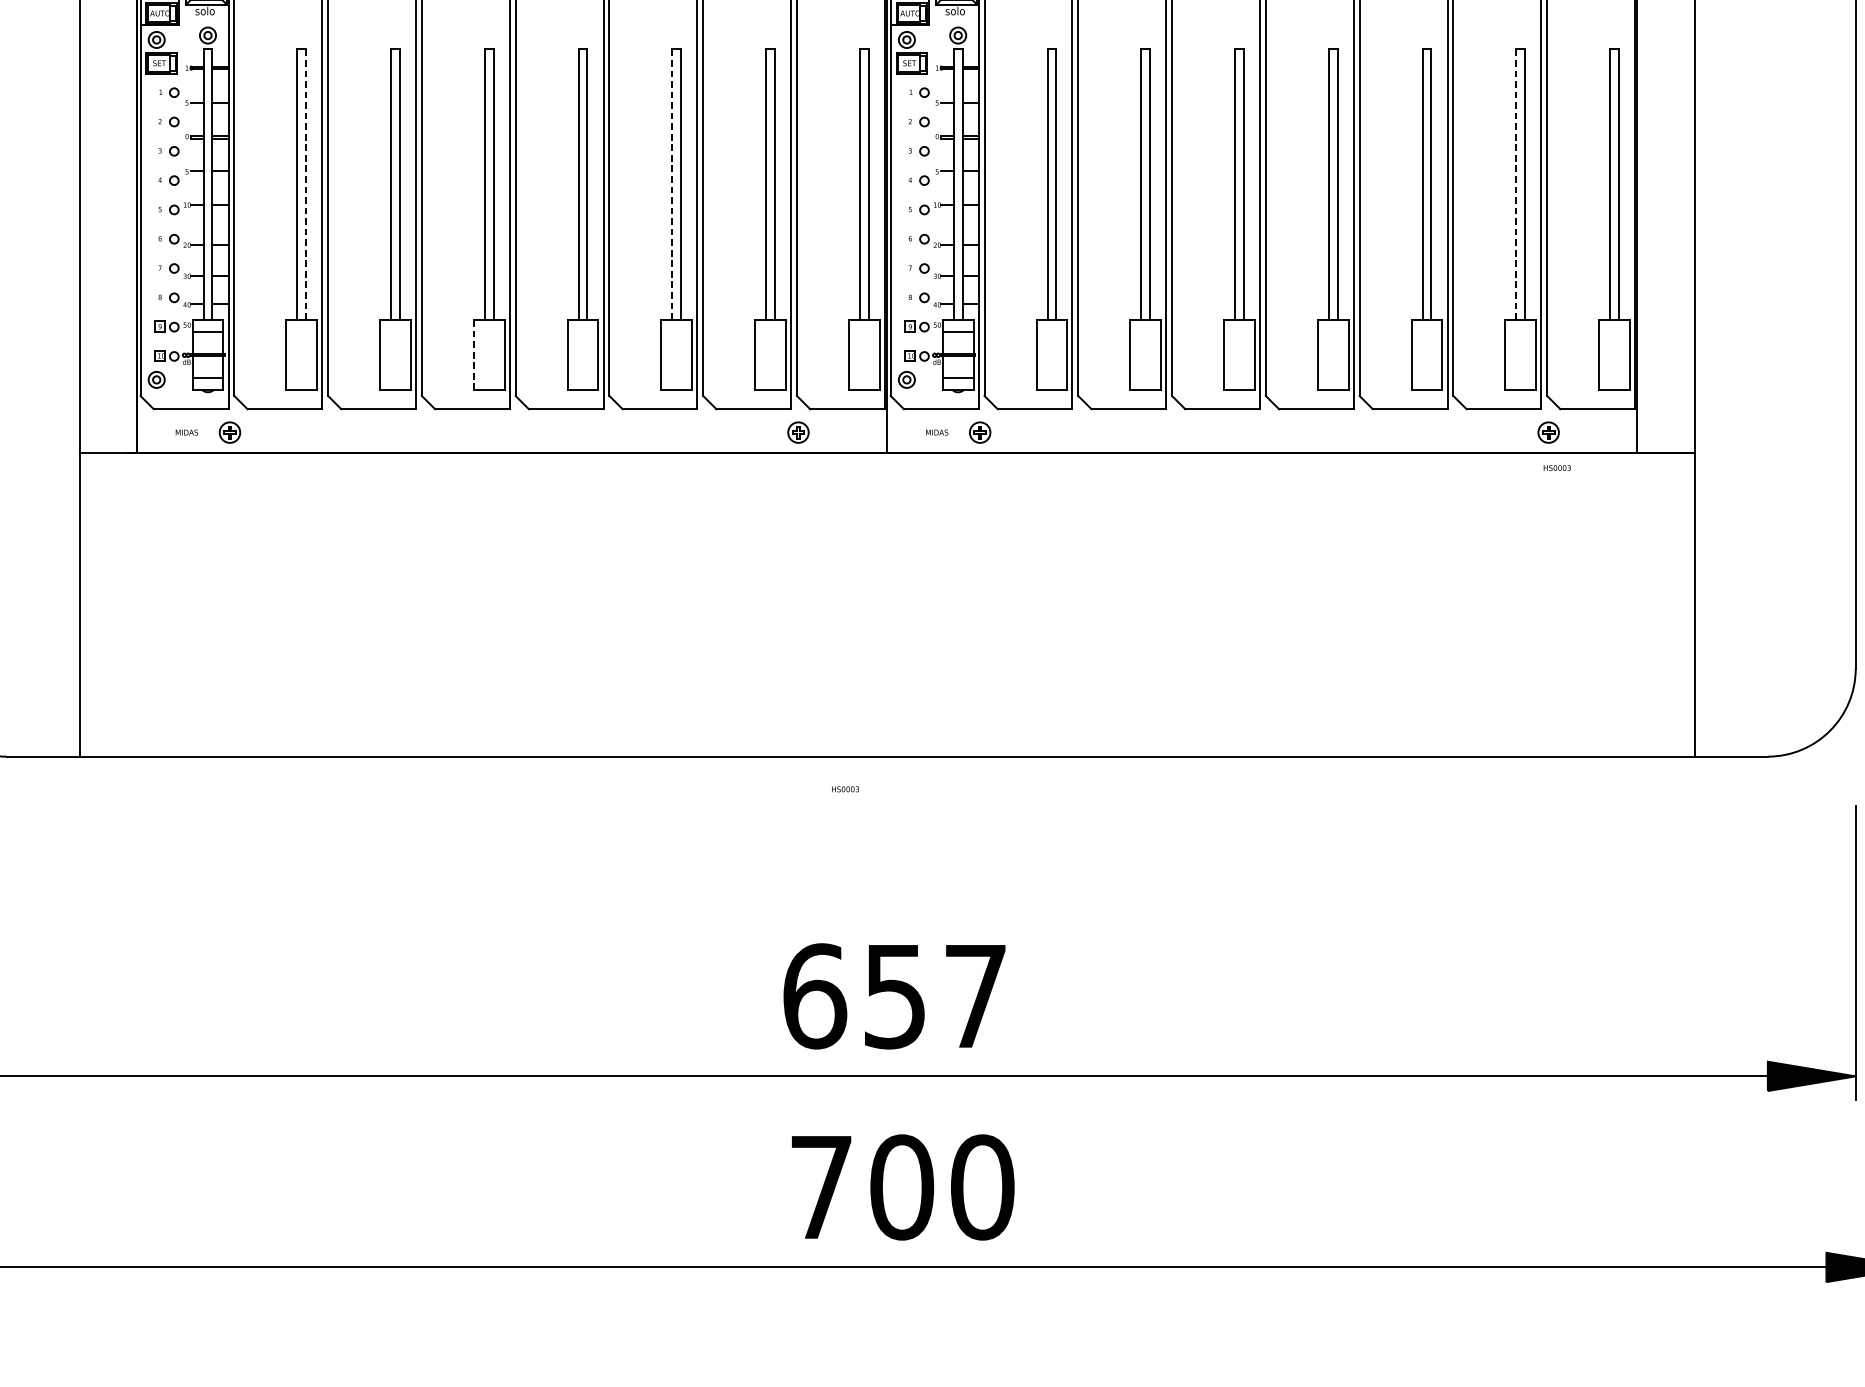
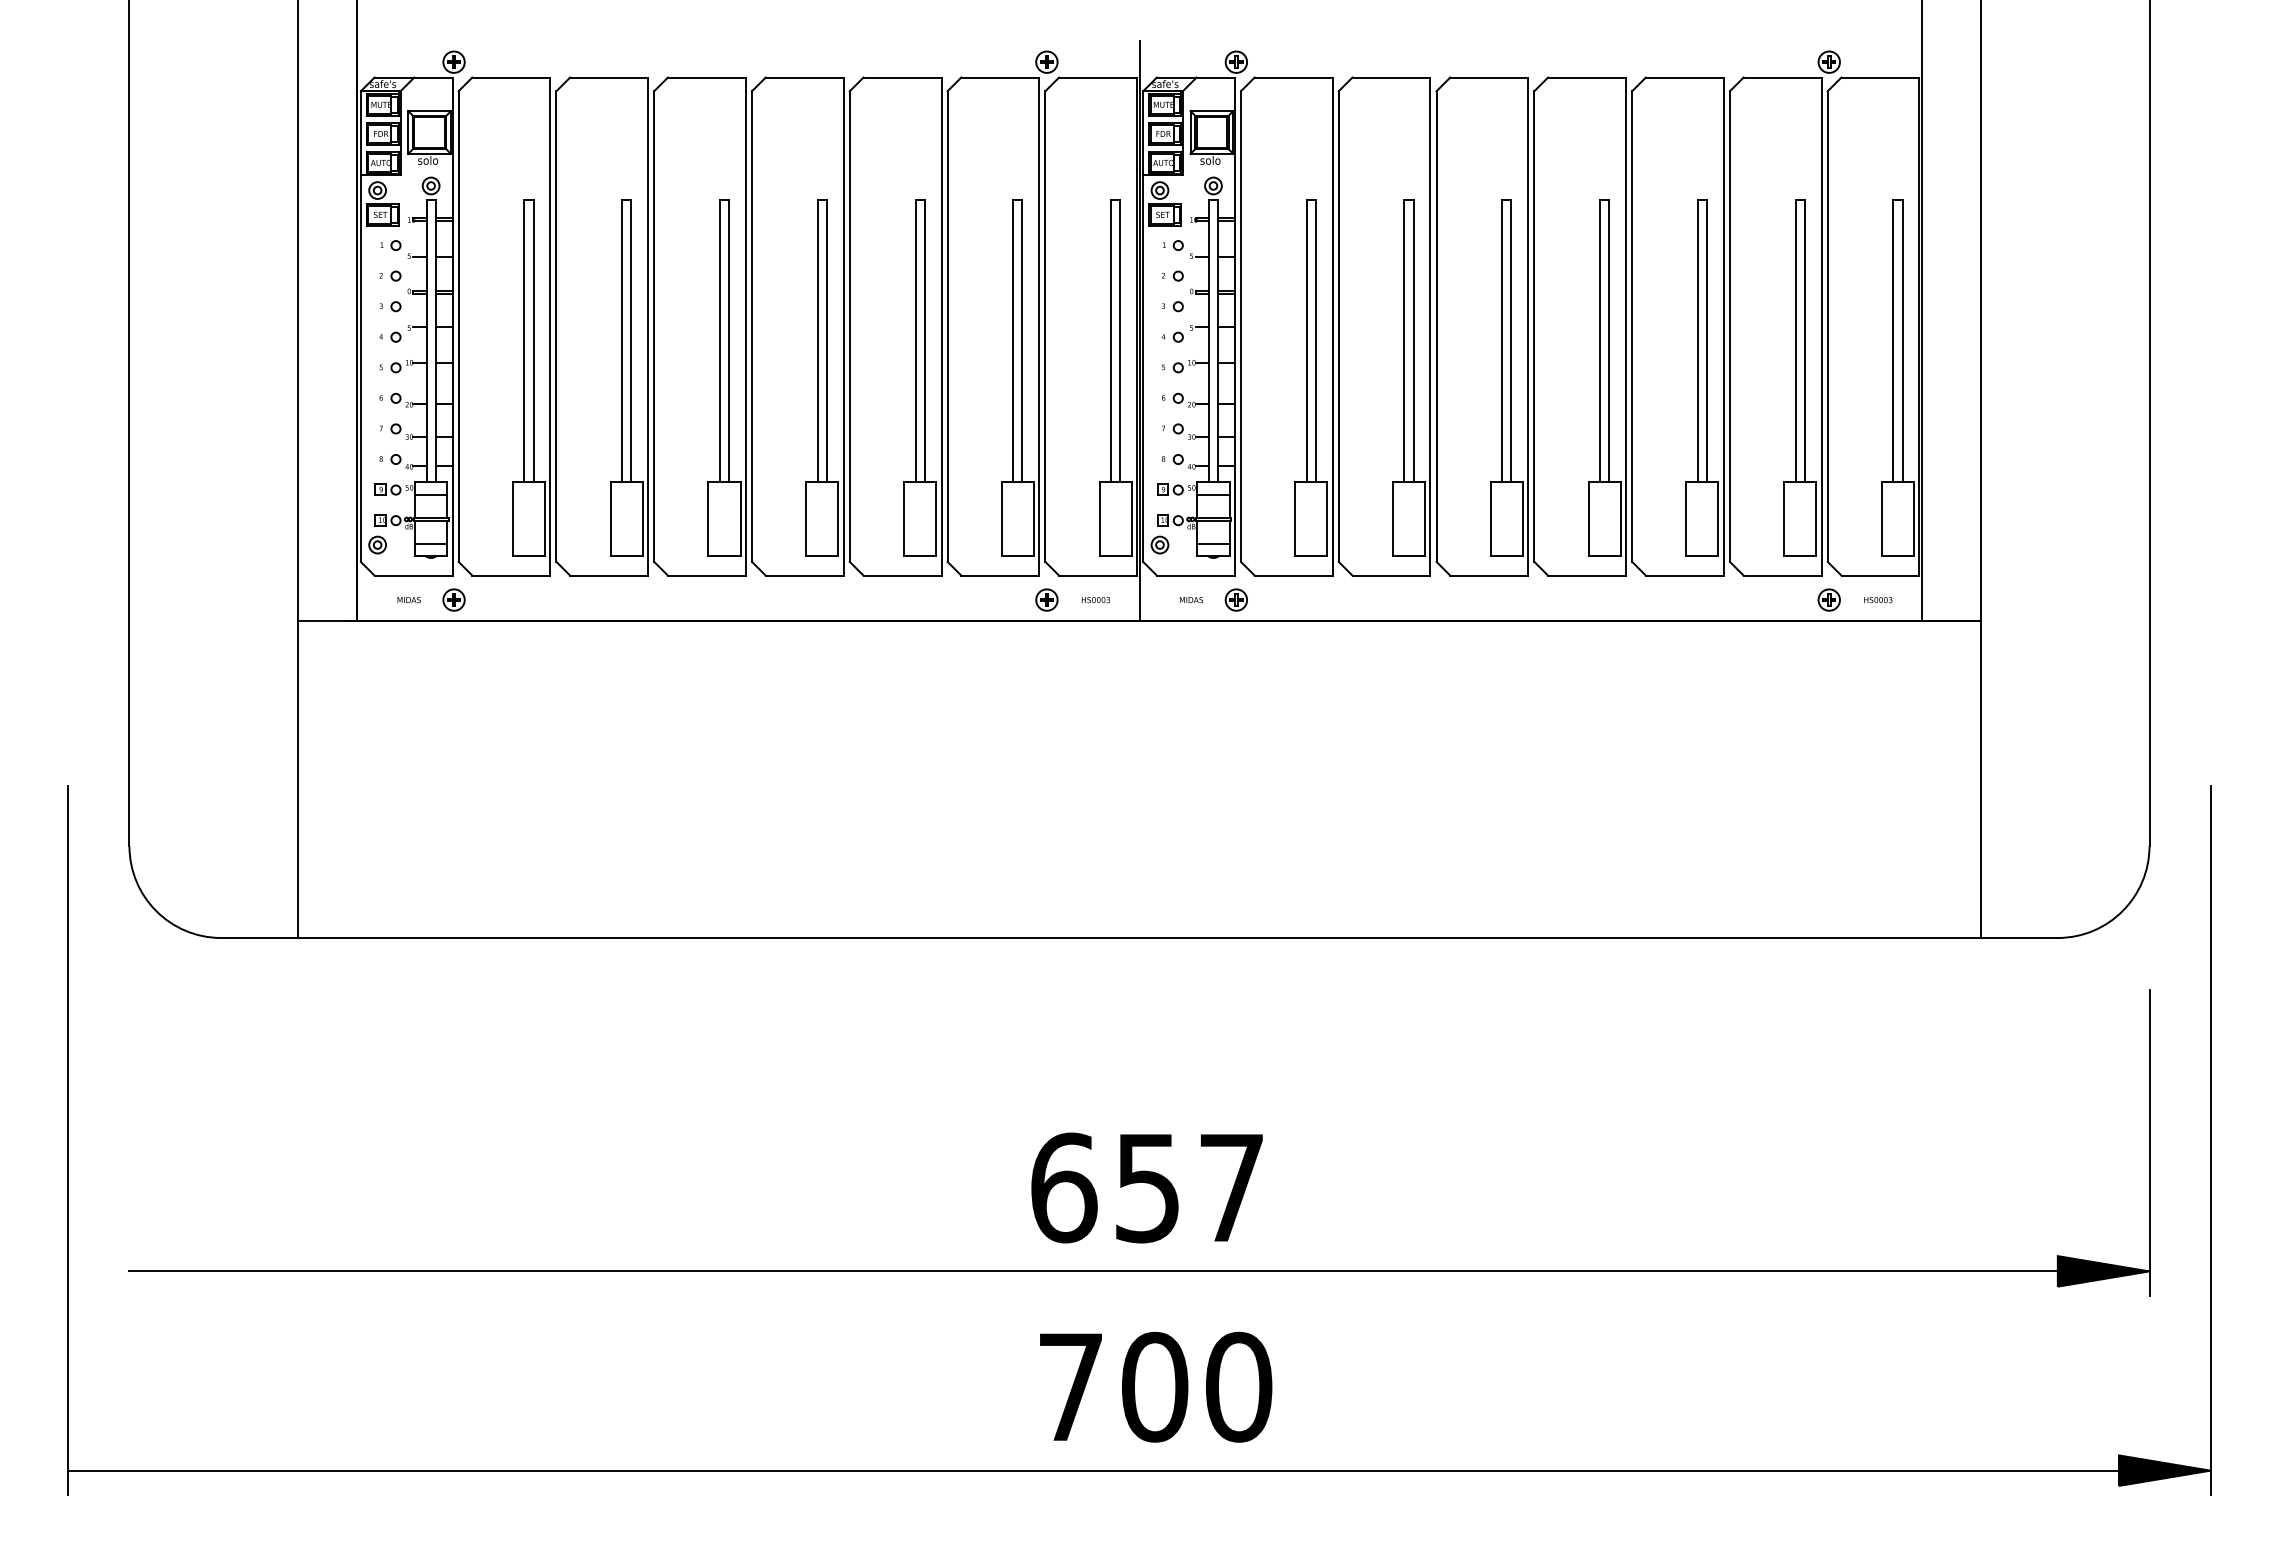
line: (306, 183) -> (533, 340), dashed -> solid
line: (672, 183) -> (915, 340), dashed -> solid
line: (1516, 183) -> (1795, 340), dashed -> solid
line: (473, 355) -> (708, 519), dashed -> solid
text: (1557, 468) -> (1878, 600), moved
text: (845, 789) -> (1095, 600), moved

